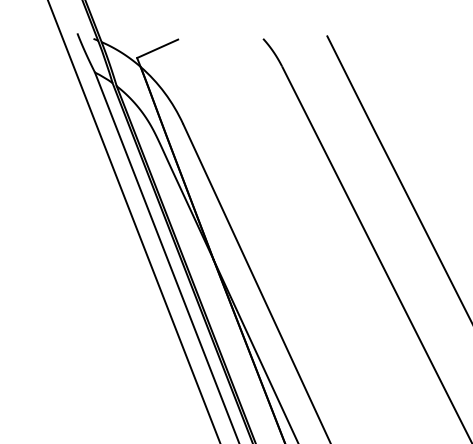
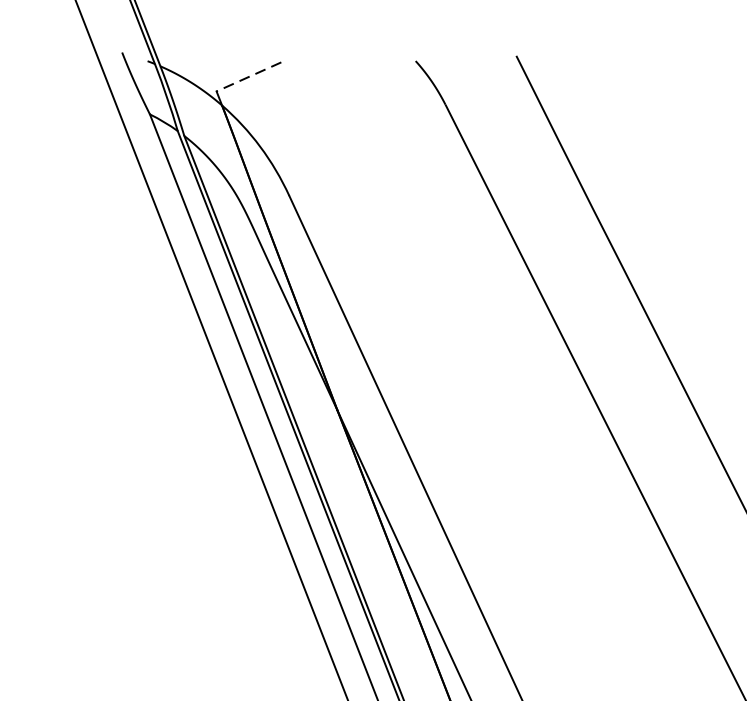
line: (157, 49) -> (248, 78), solid -> dashed

